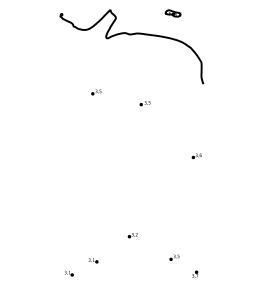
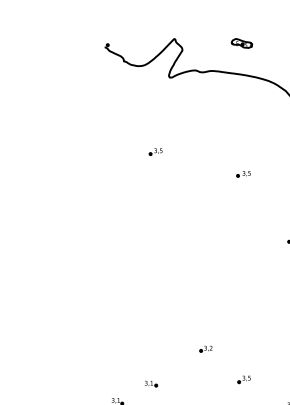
part: (172, 13) -> (241, 43), moved
part: (144, 103) -> (242, 174), moved
part: (174, 257) -> (243, 379), moved

